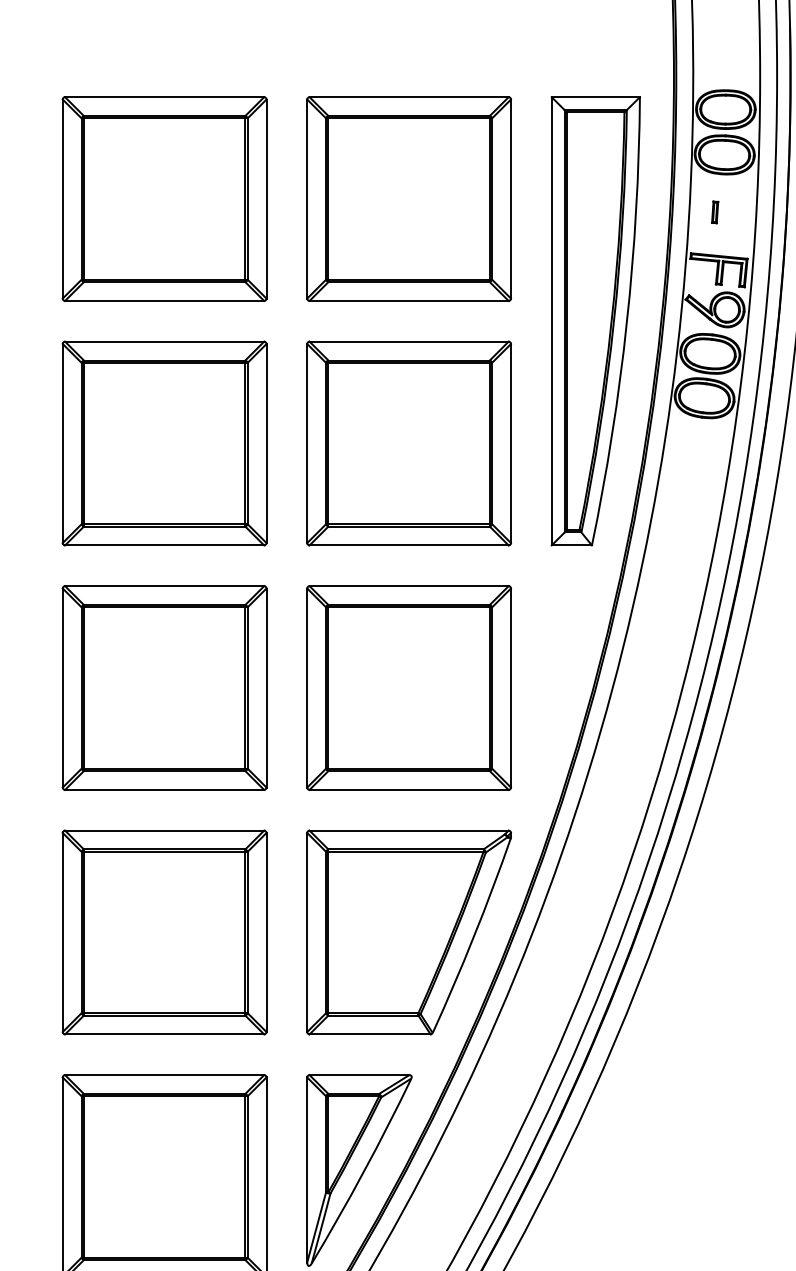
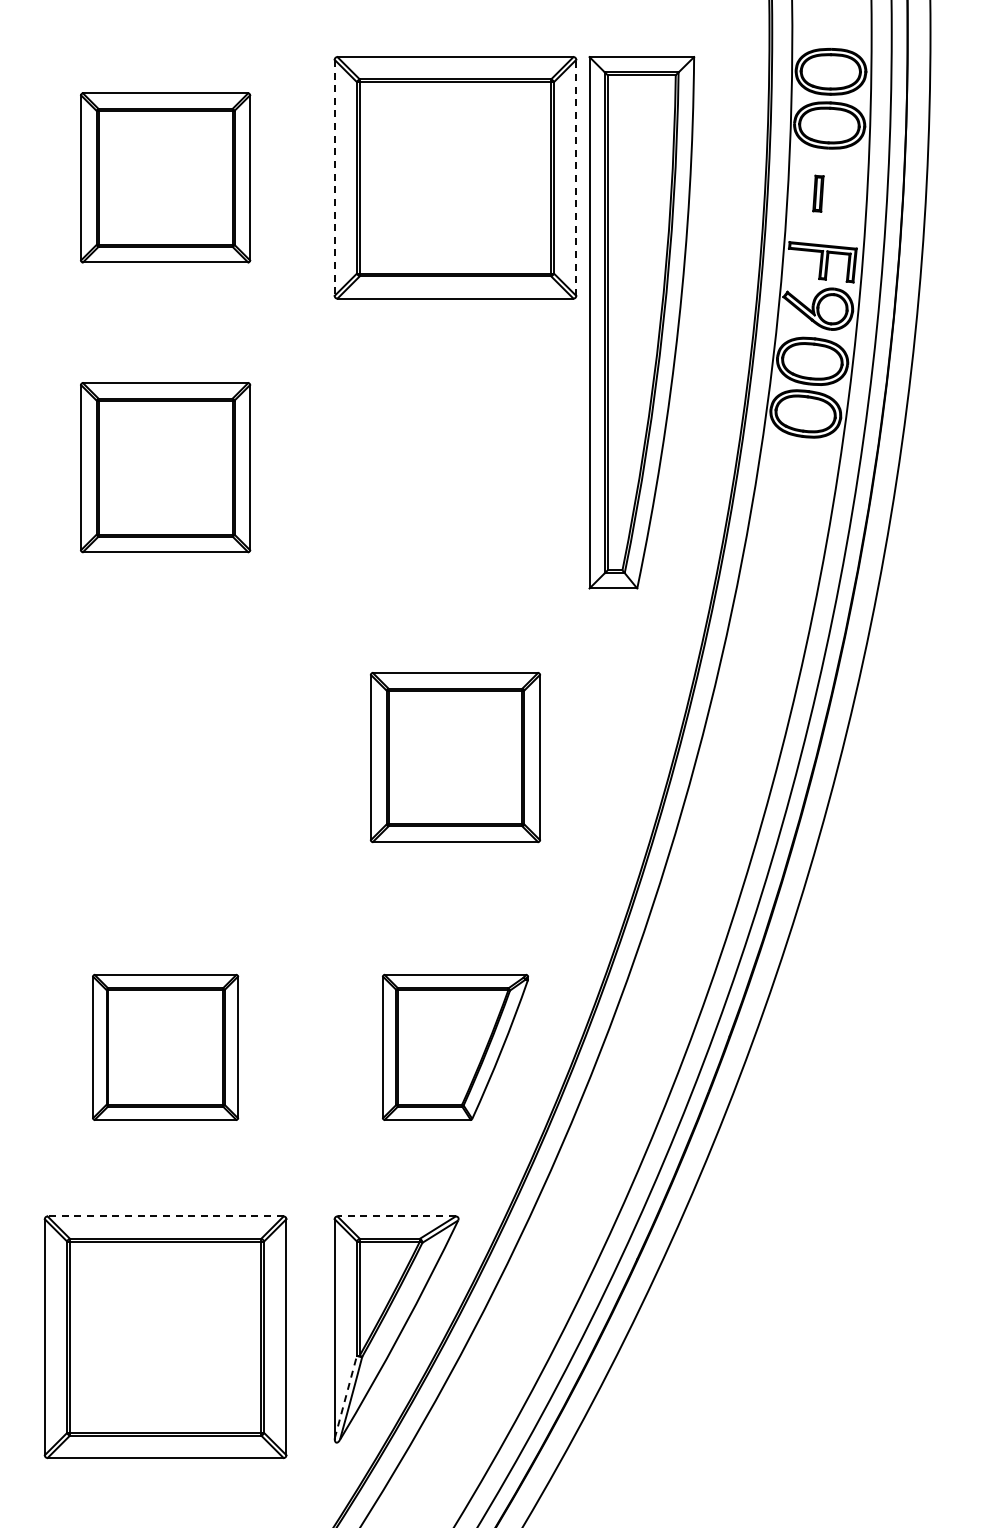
part: (164, 198) -> (165, 177), size x0.7
line: (307, 198) -> (334, 177), solid -> dashed
line: (511, 198) -> (576, 177), solid -> dashed
part: (714, 212) -> (817, 193), size x1.4
part: (595, 321) -> (641, 322), moved
part: (164, 443) -> (165, 467), size x0.7
part: (409, 443) -> (455, 467), removed
part: (164, 687) -> (165, 757), removed
part: (409, 687) -> (455, 757), size x0.7
part: (164, 932) -> (165, 1047), size x0.6
part: (409, 932) -> (455, 1047), size x0.6
line: (164, 1075) -> (165, 1216), solid -> dashed
line: (359, 1075) -> (396, 1216), solid -> dashed
line: (317, 1226) -> (346, 1396), solid -> dashed

